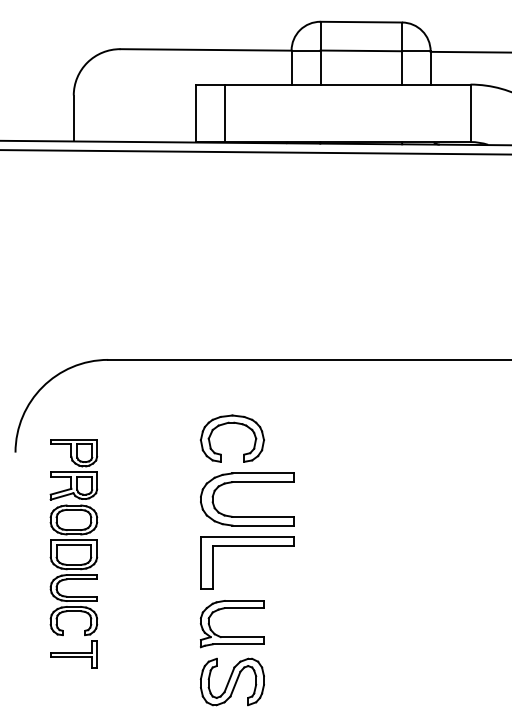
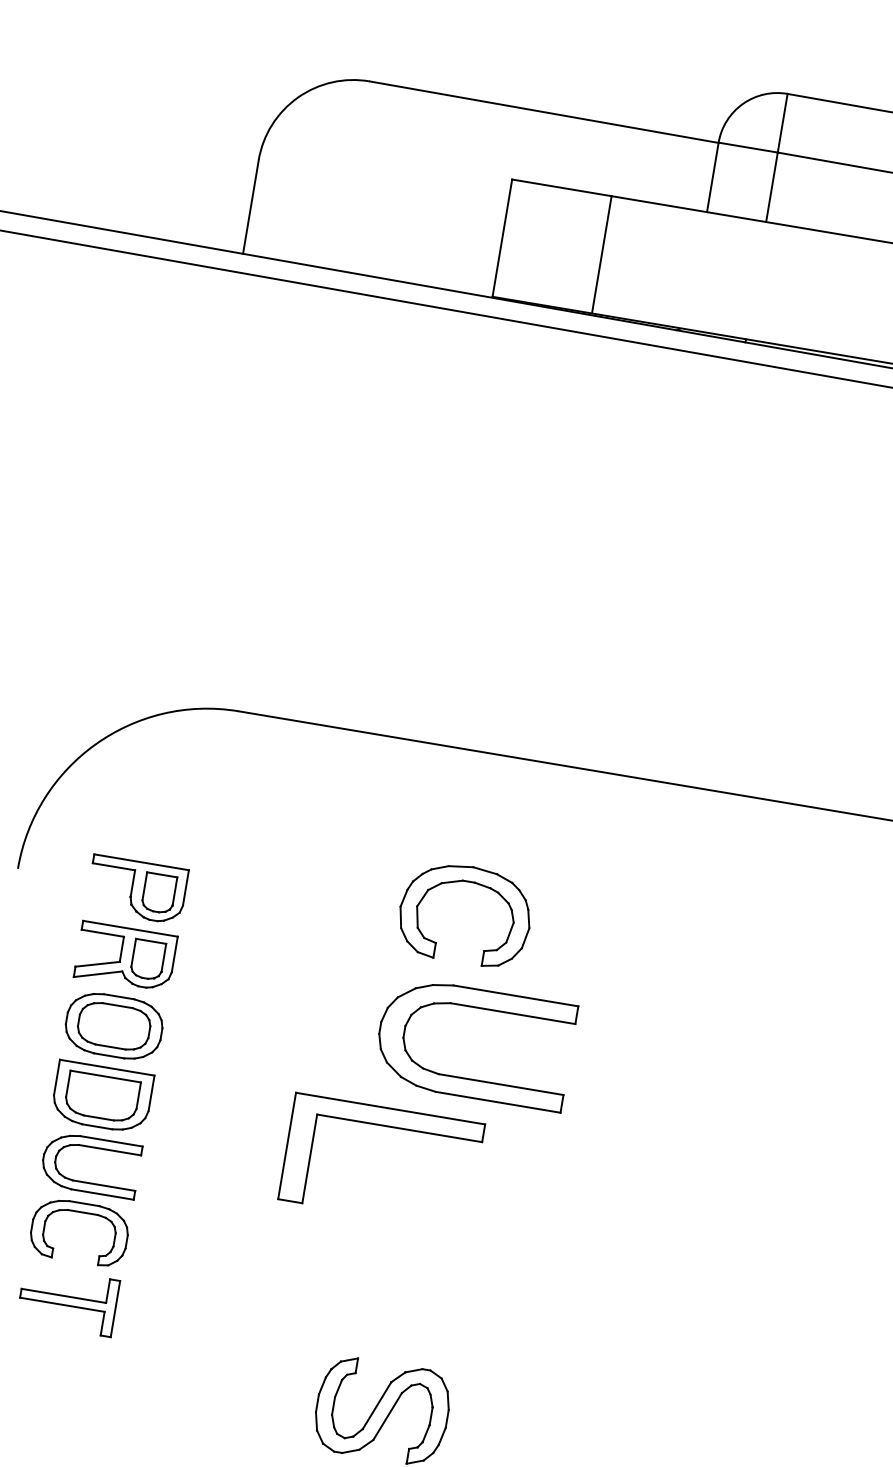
line: (224, 113) -> (601, 255), moved
part: (247, 546) -> (387, 1127), moved
part: (231, 636) -> (395, 1317), removed

